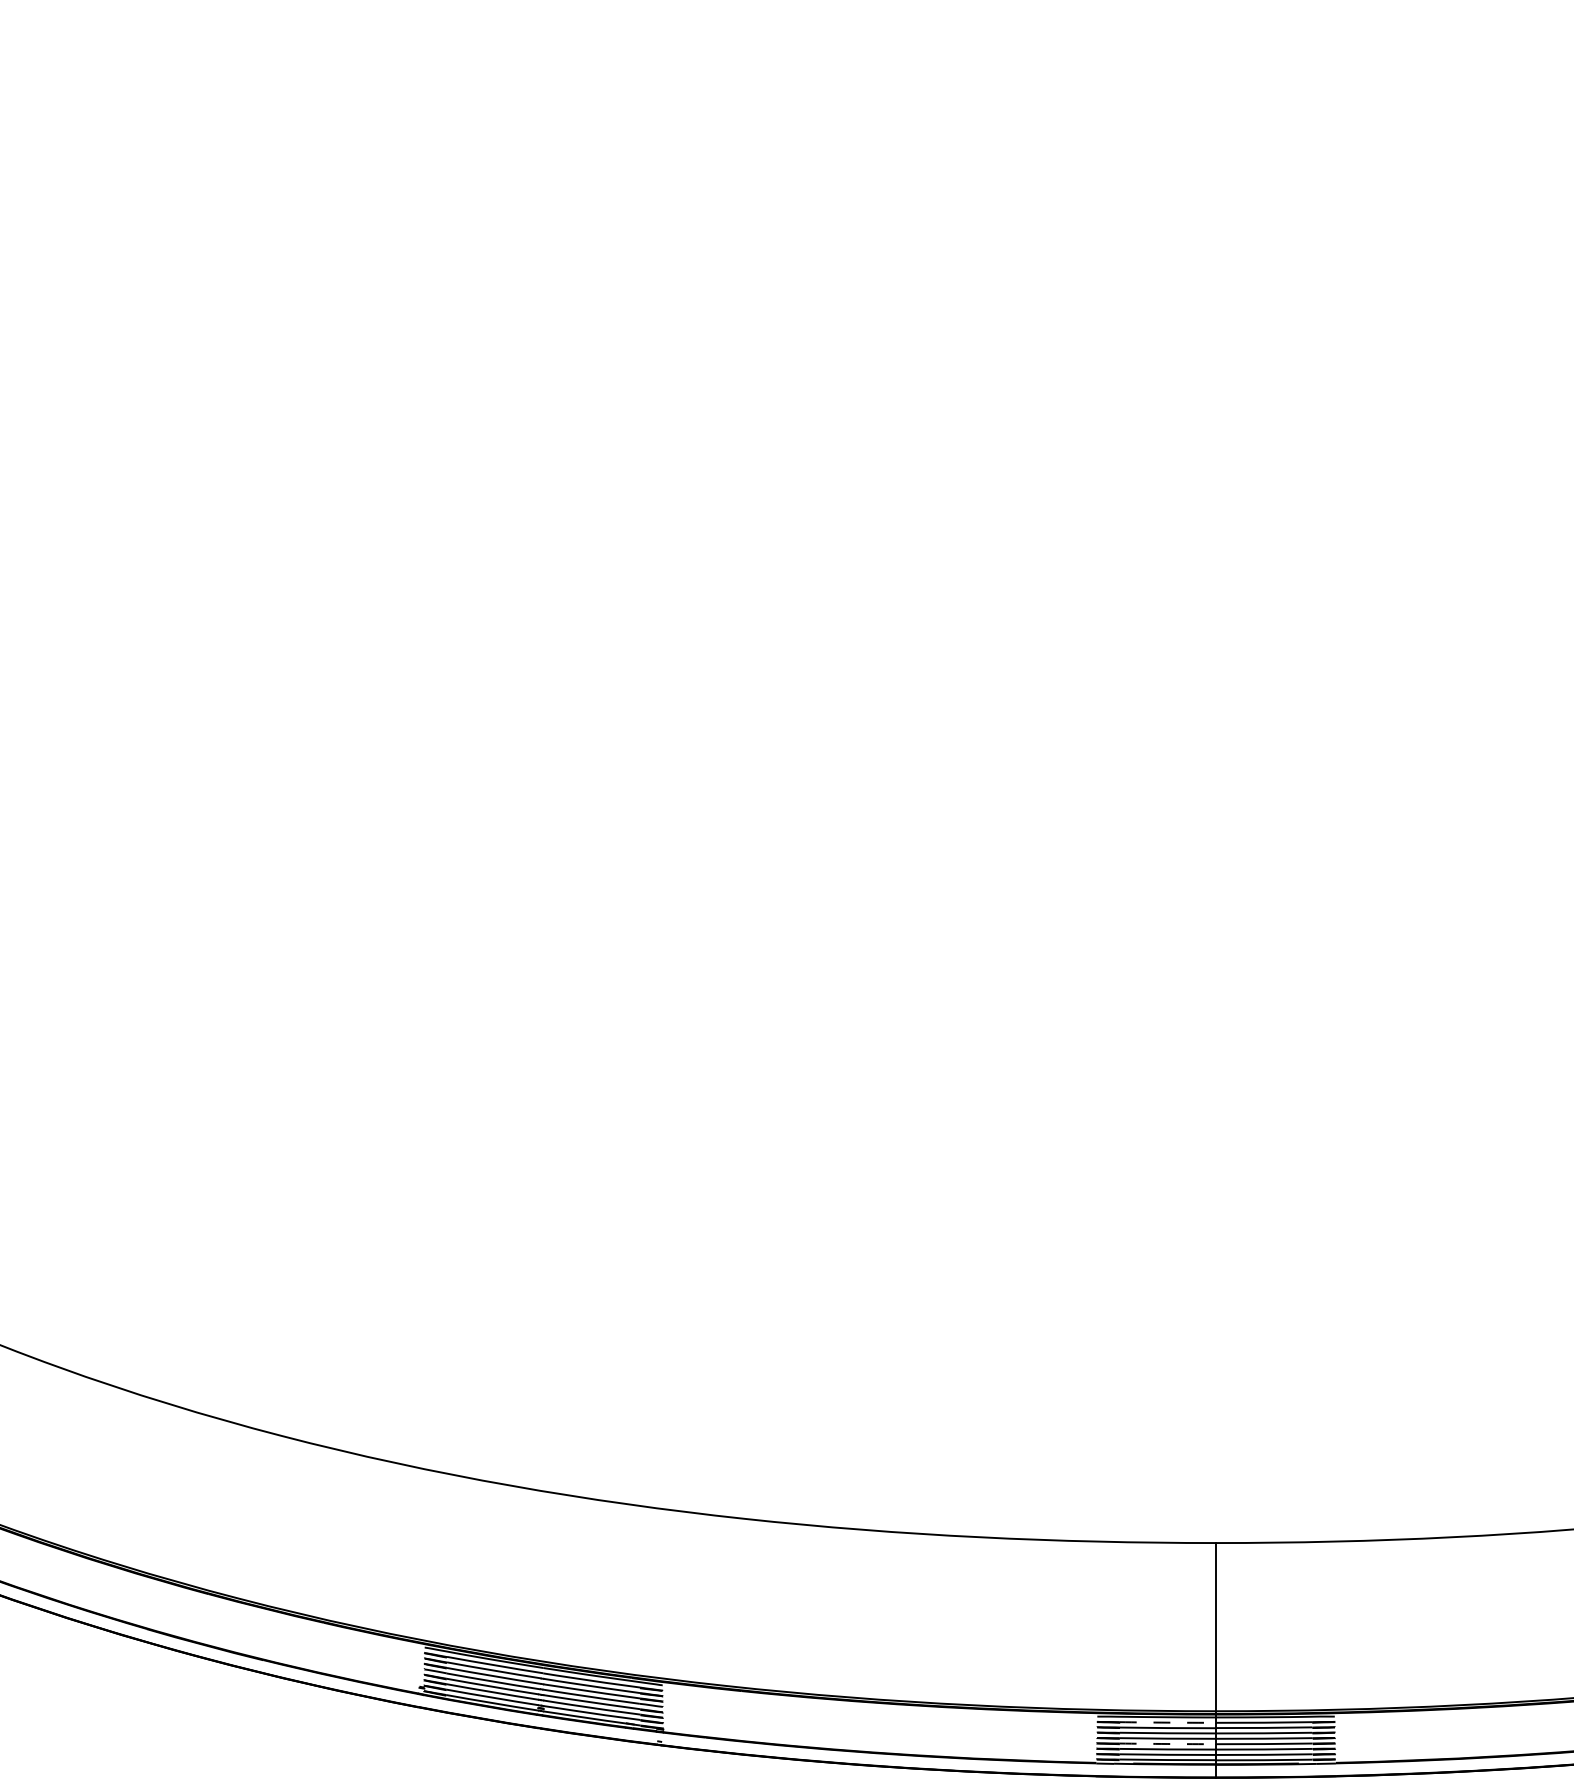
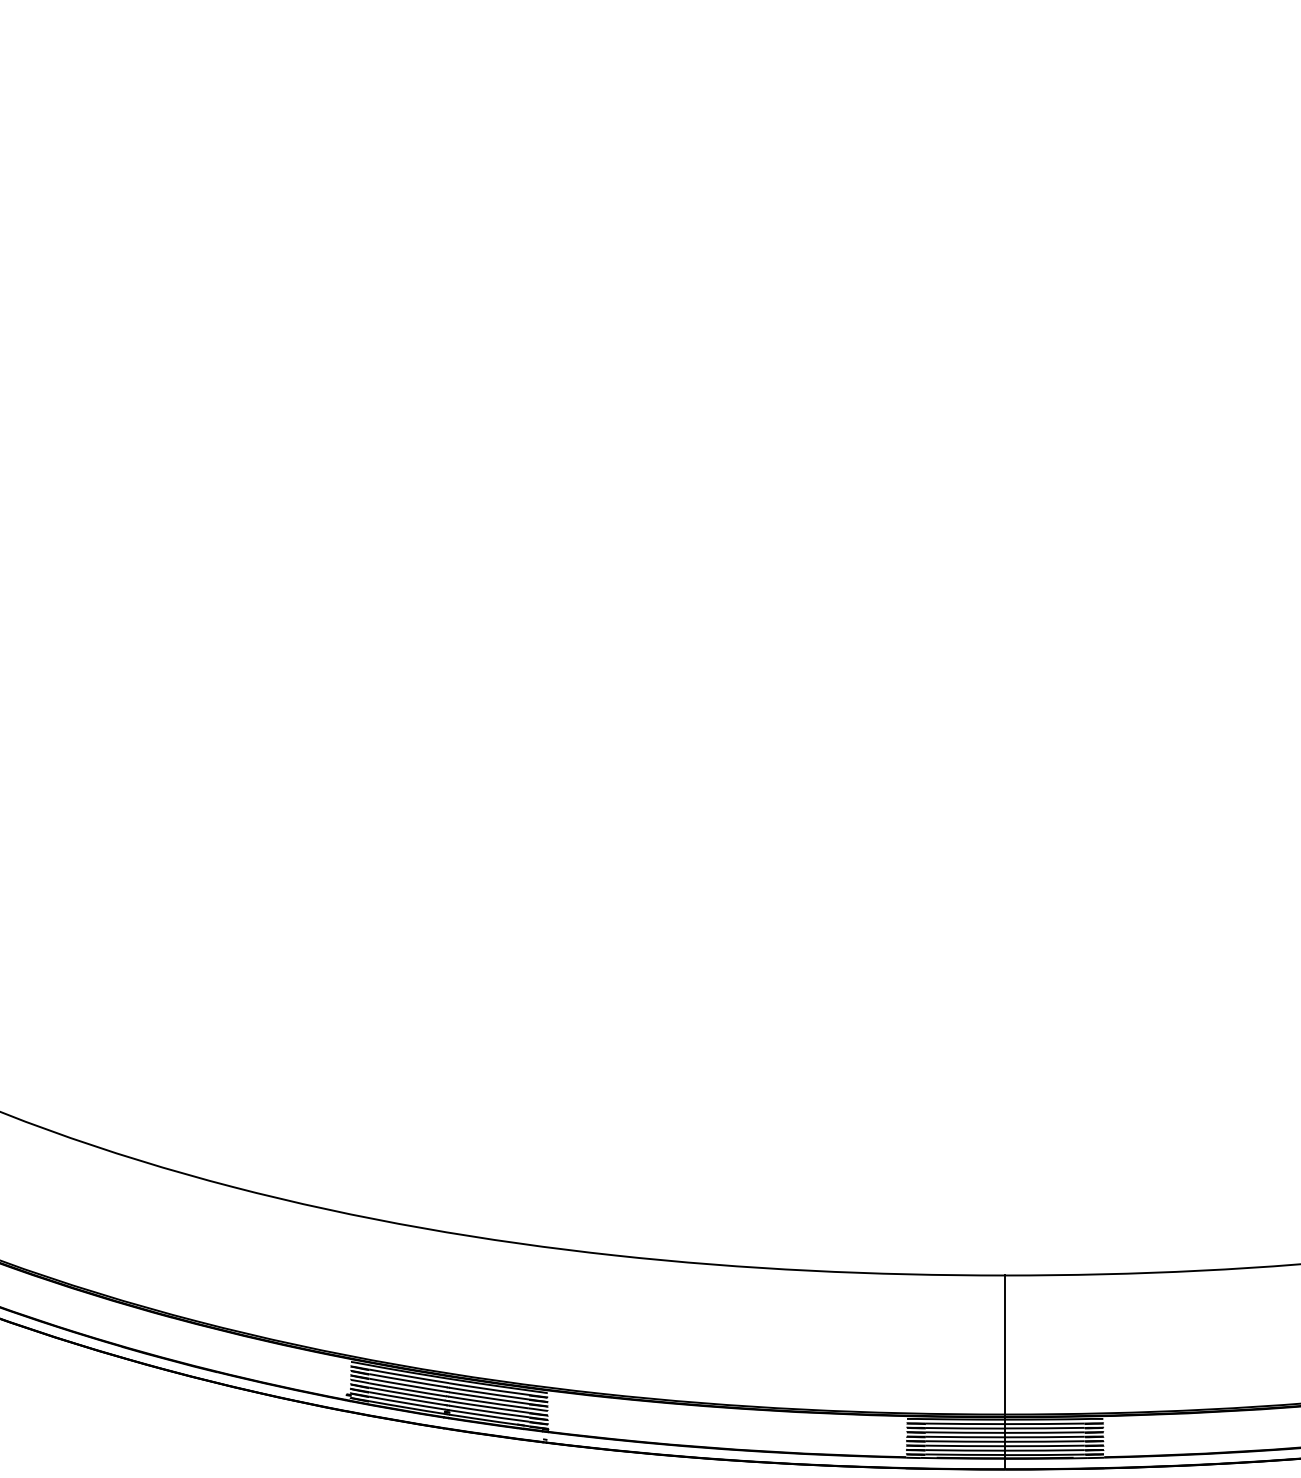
arc: (1167, 1722) -> (965, 1423), dashed -> solid
arc: (1167, 1744) -> (965, 1442), dashed -> solid

